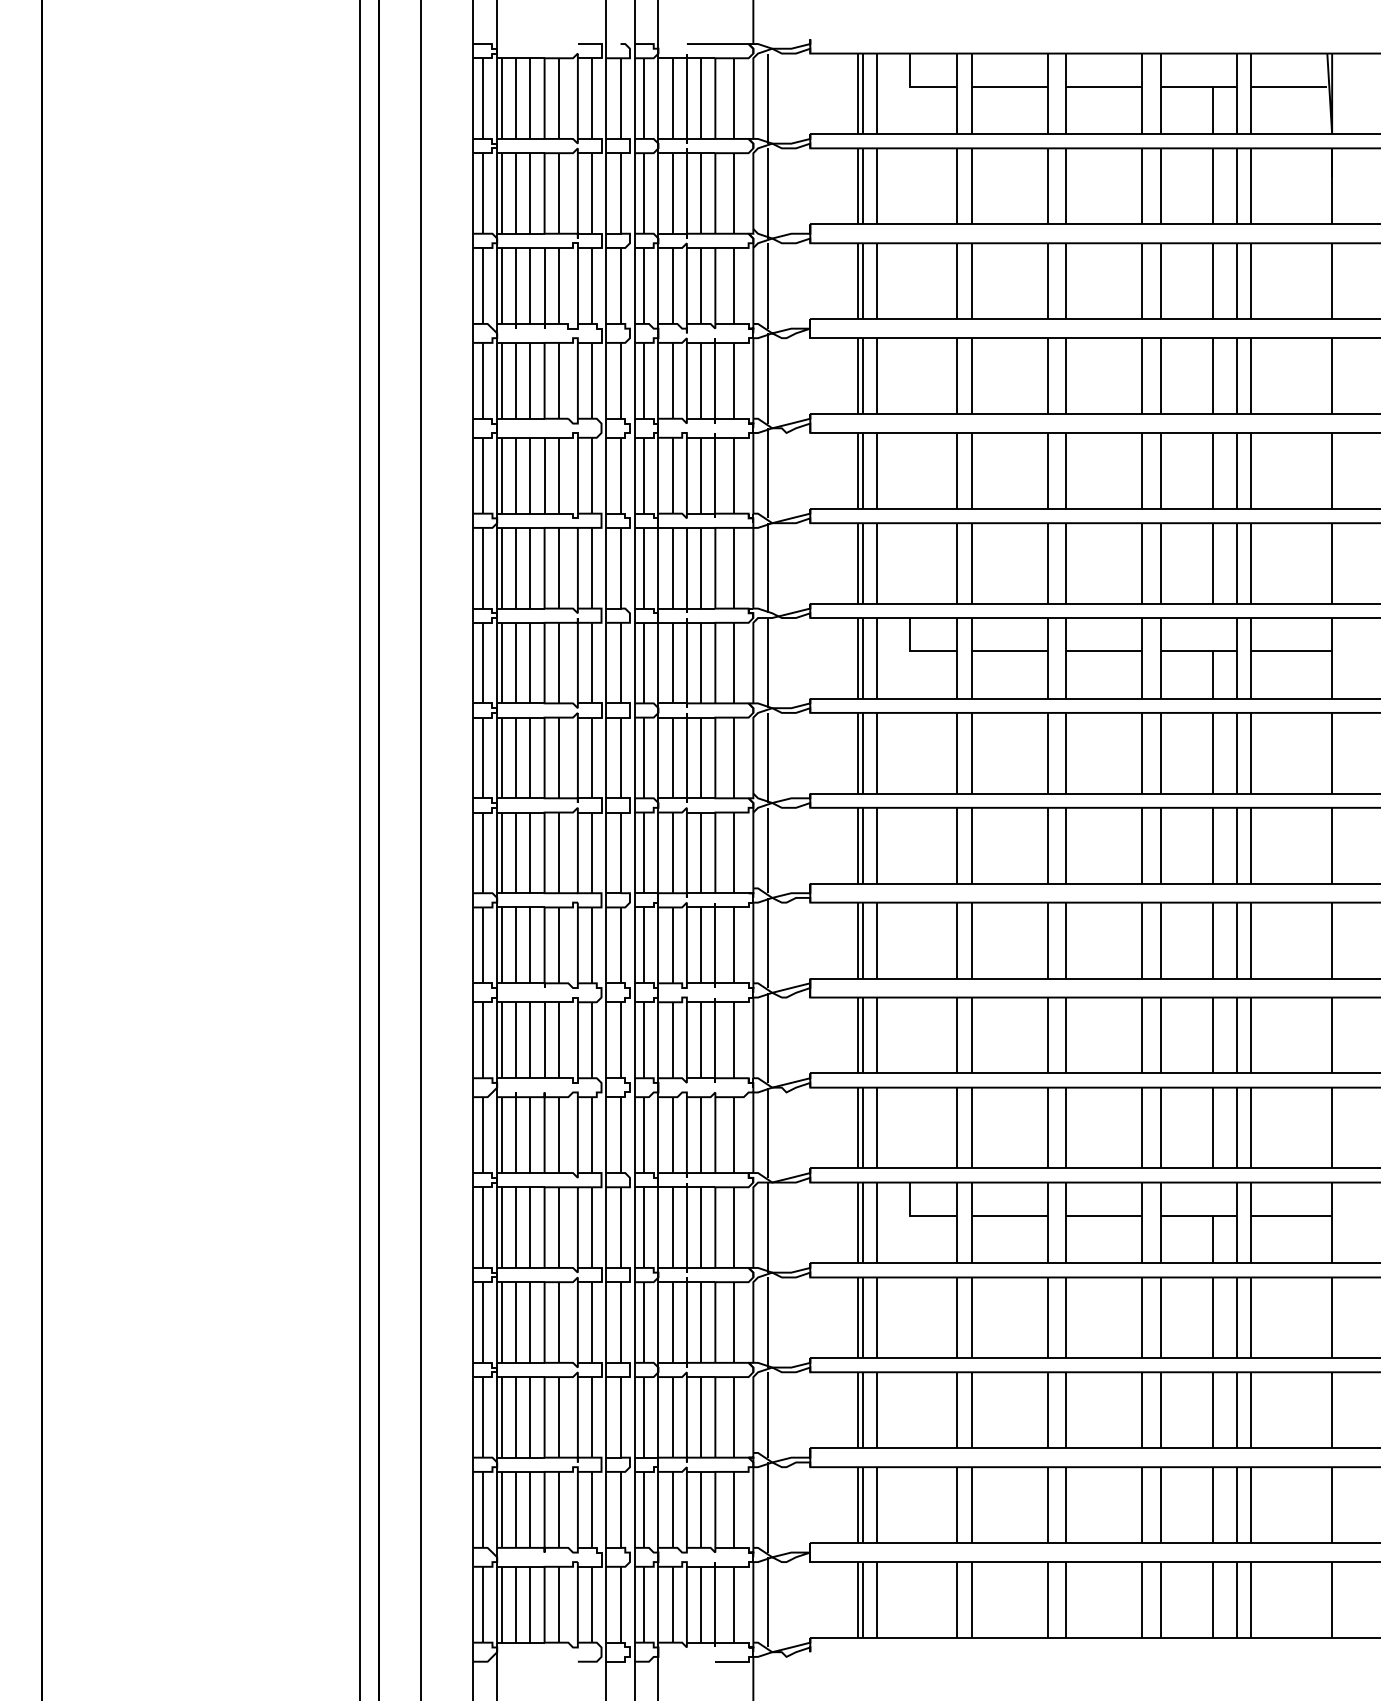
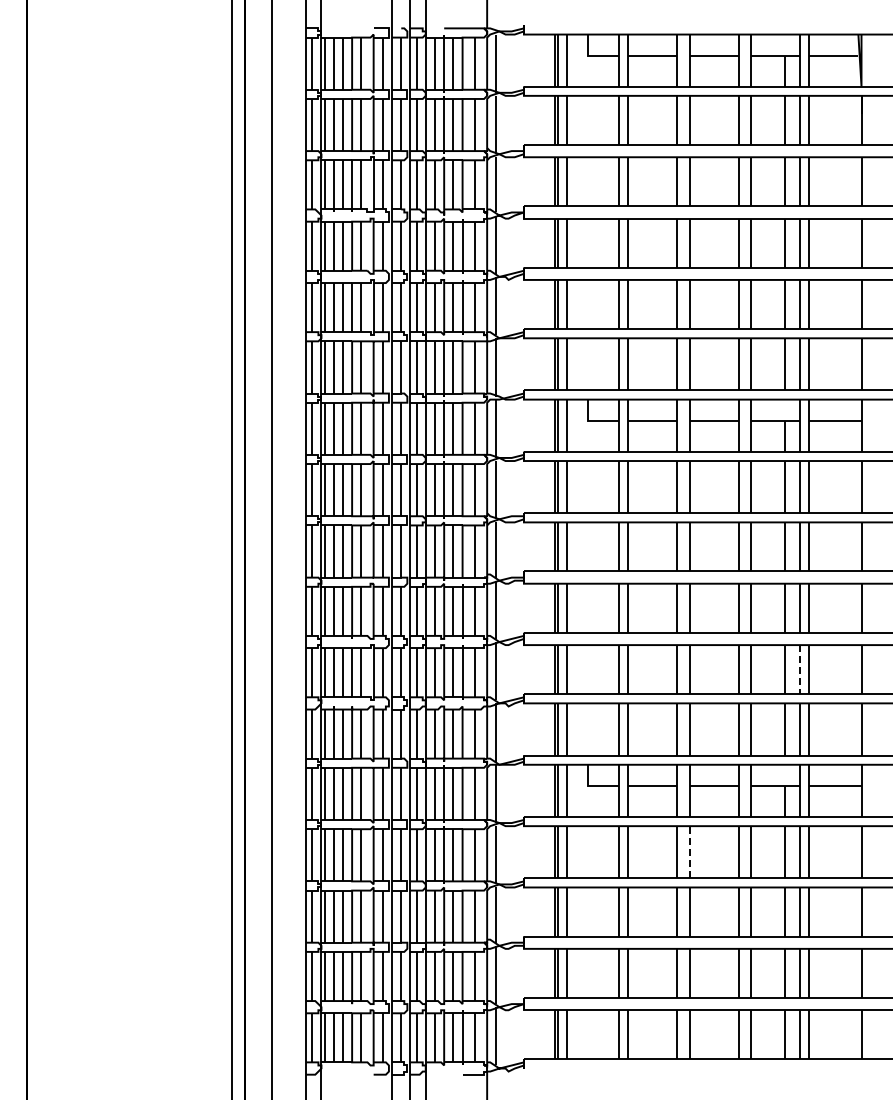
line: (1237, 1035) -> (800, 669), solid -> dashed
line: (1066, 1316) -> (689, 851), solid -> dashed

